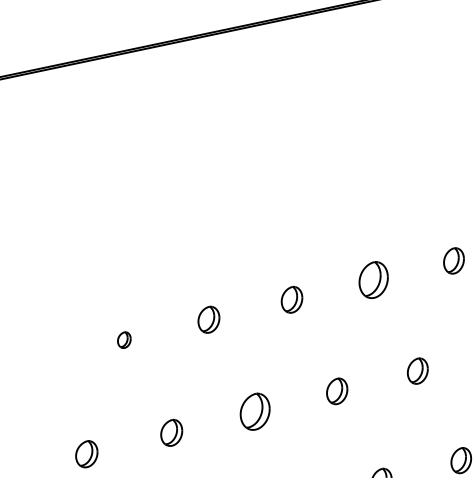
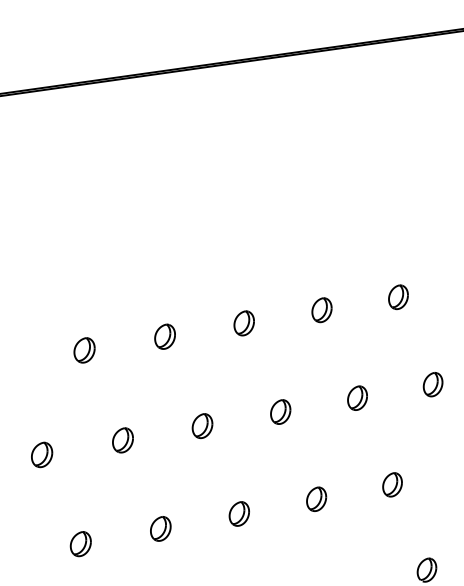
part: (373, 280) -> (321, 310), size x0.71
part: (124, 340) -> (84, 350), size x1.67
part: (255, 412) -> (202, 426), size x0.71

